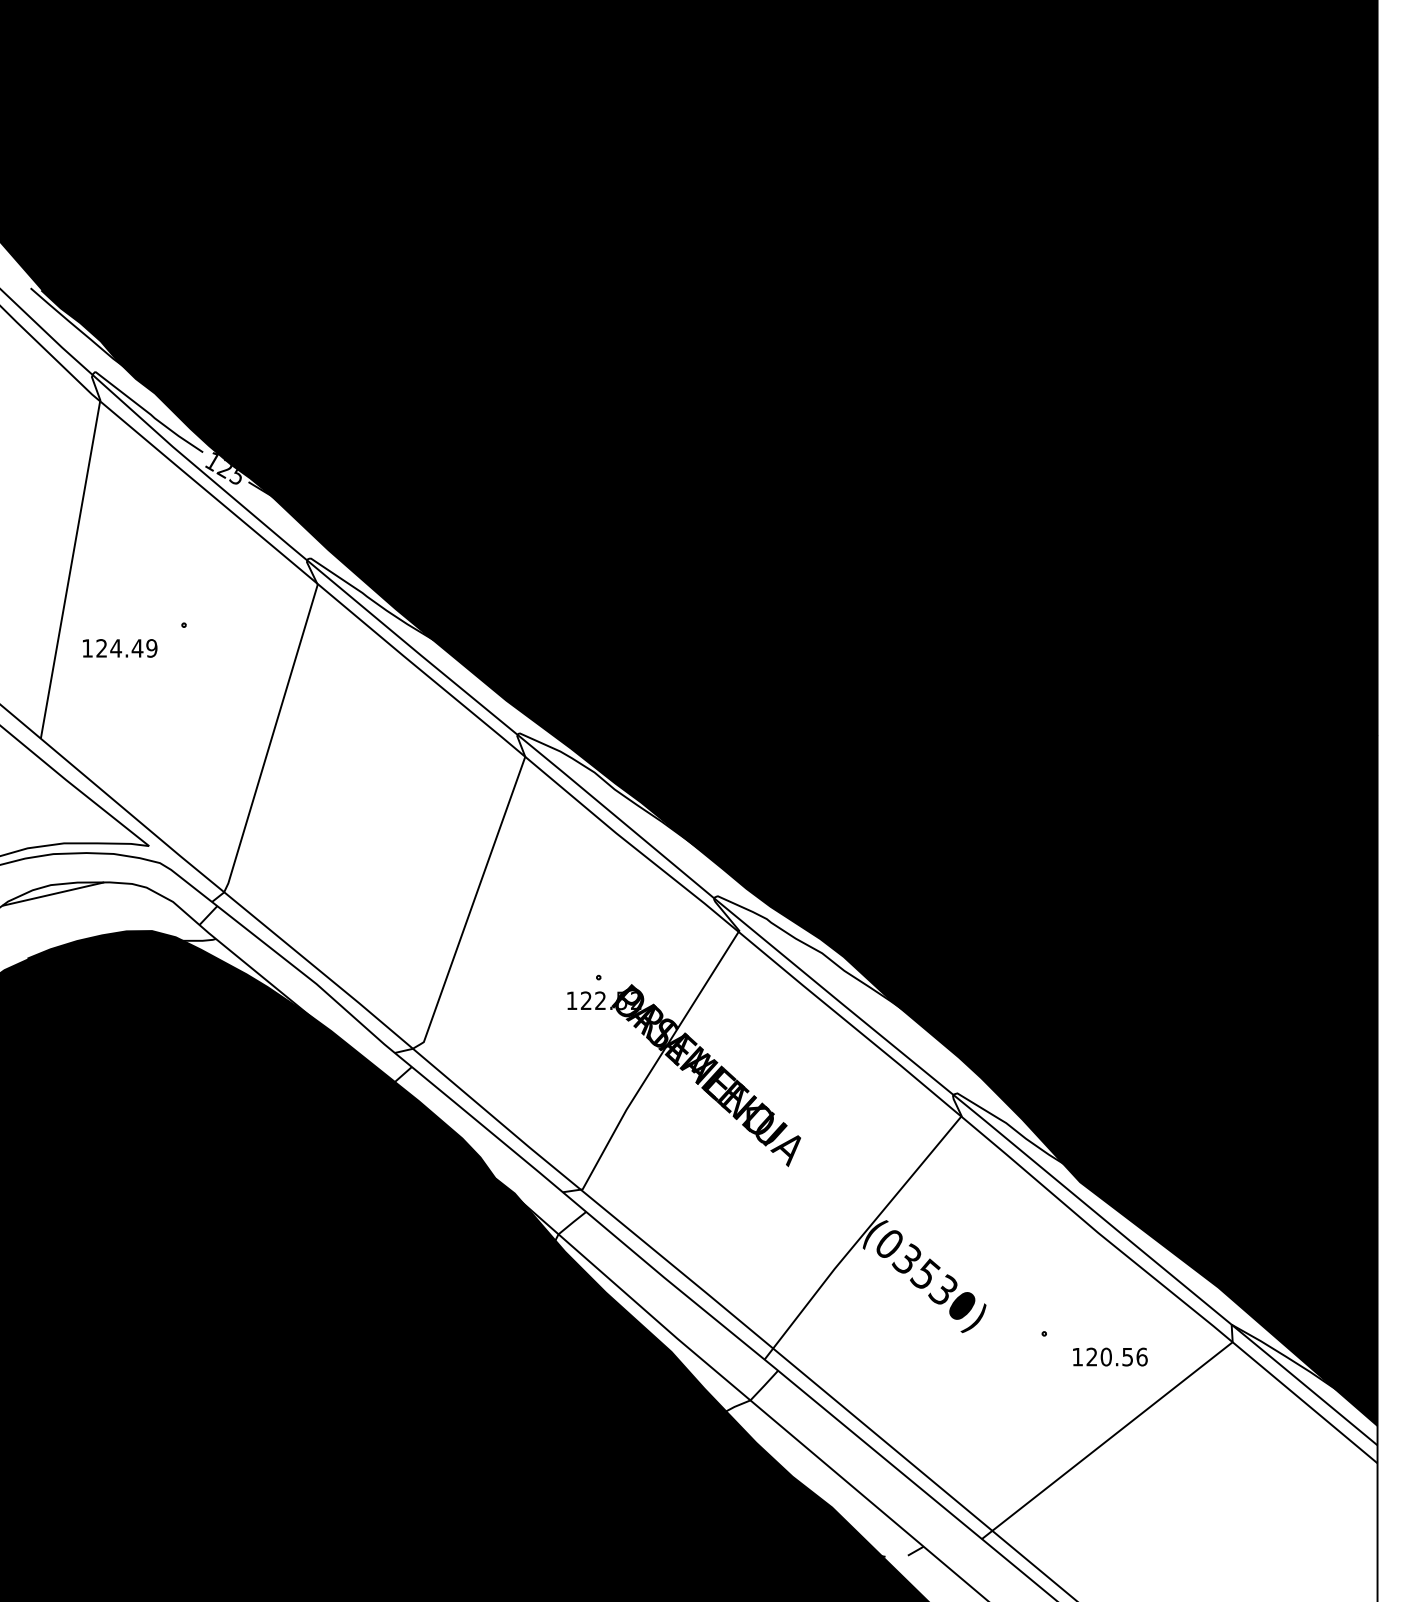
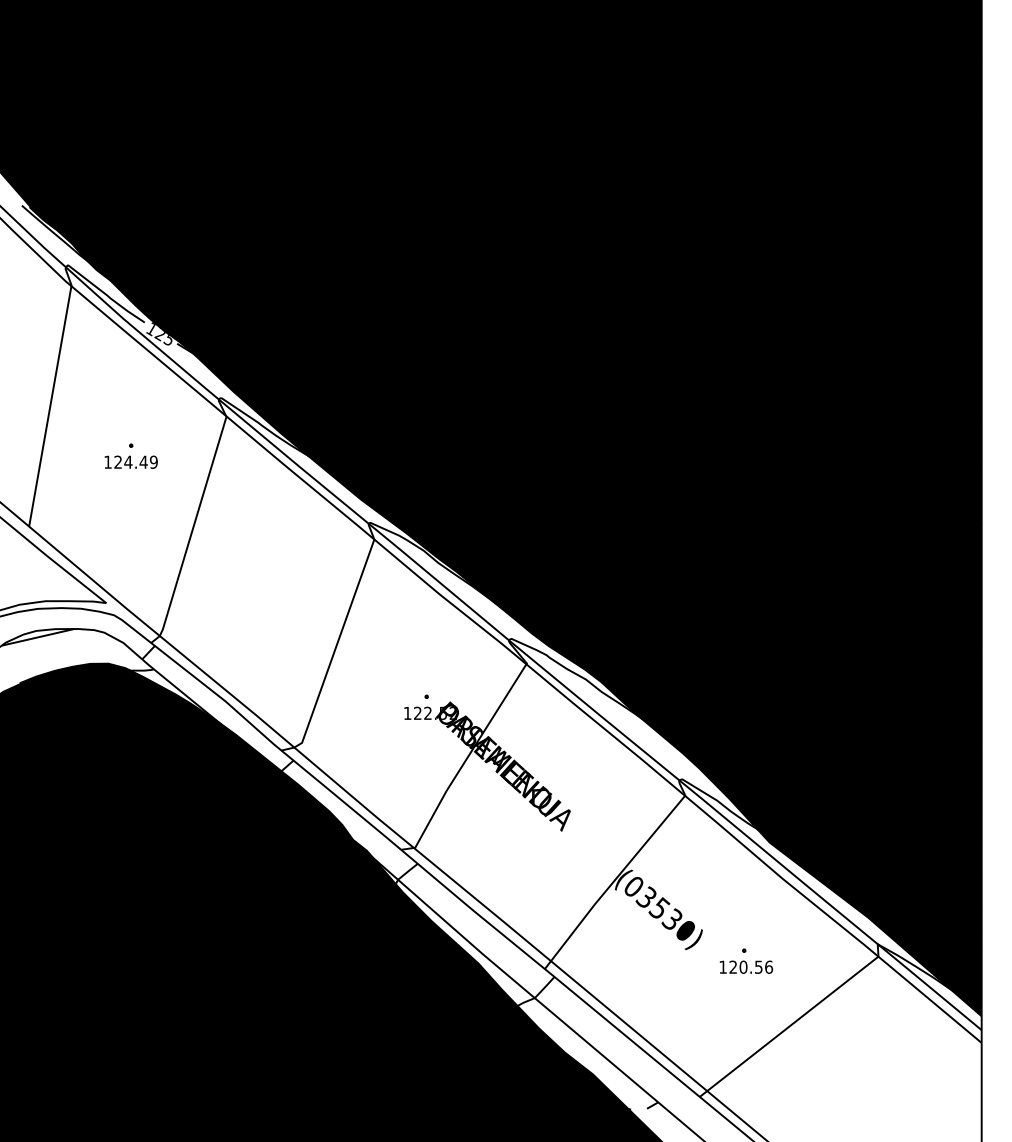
text: (120, 648) -> (131, 462), moved
text: (1110, 1356) -> (746, 966), moved

